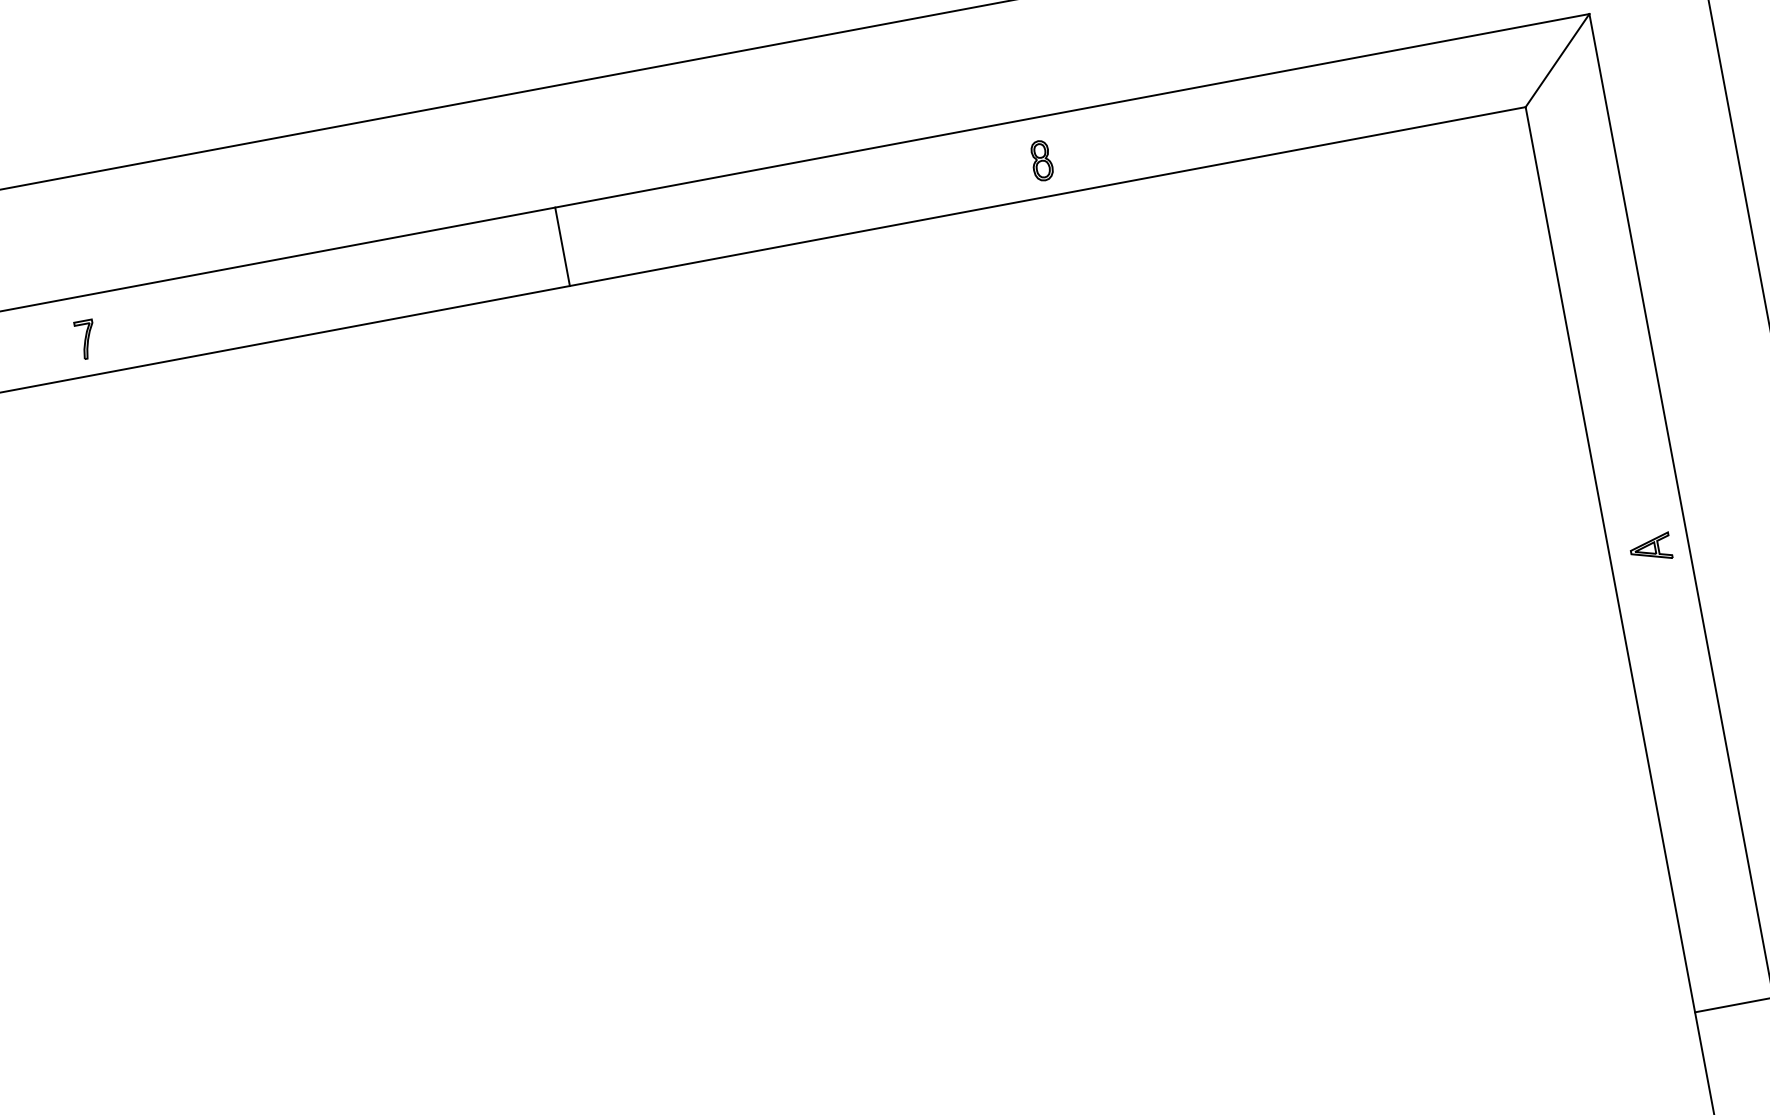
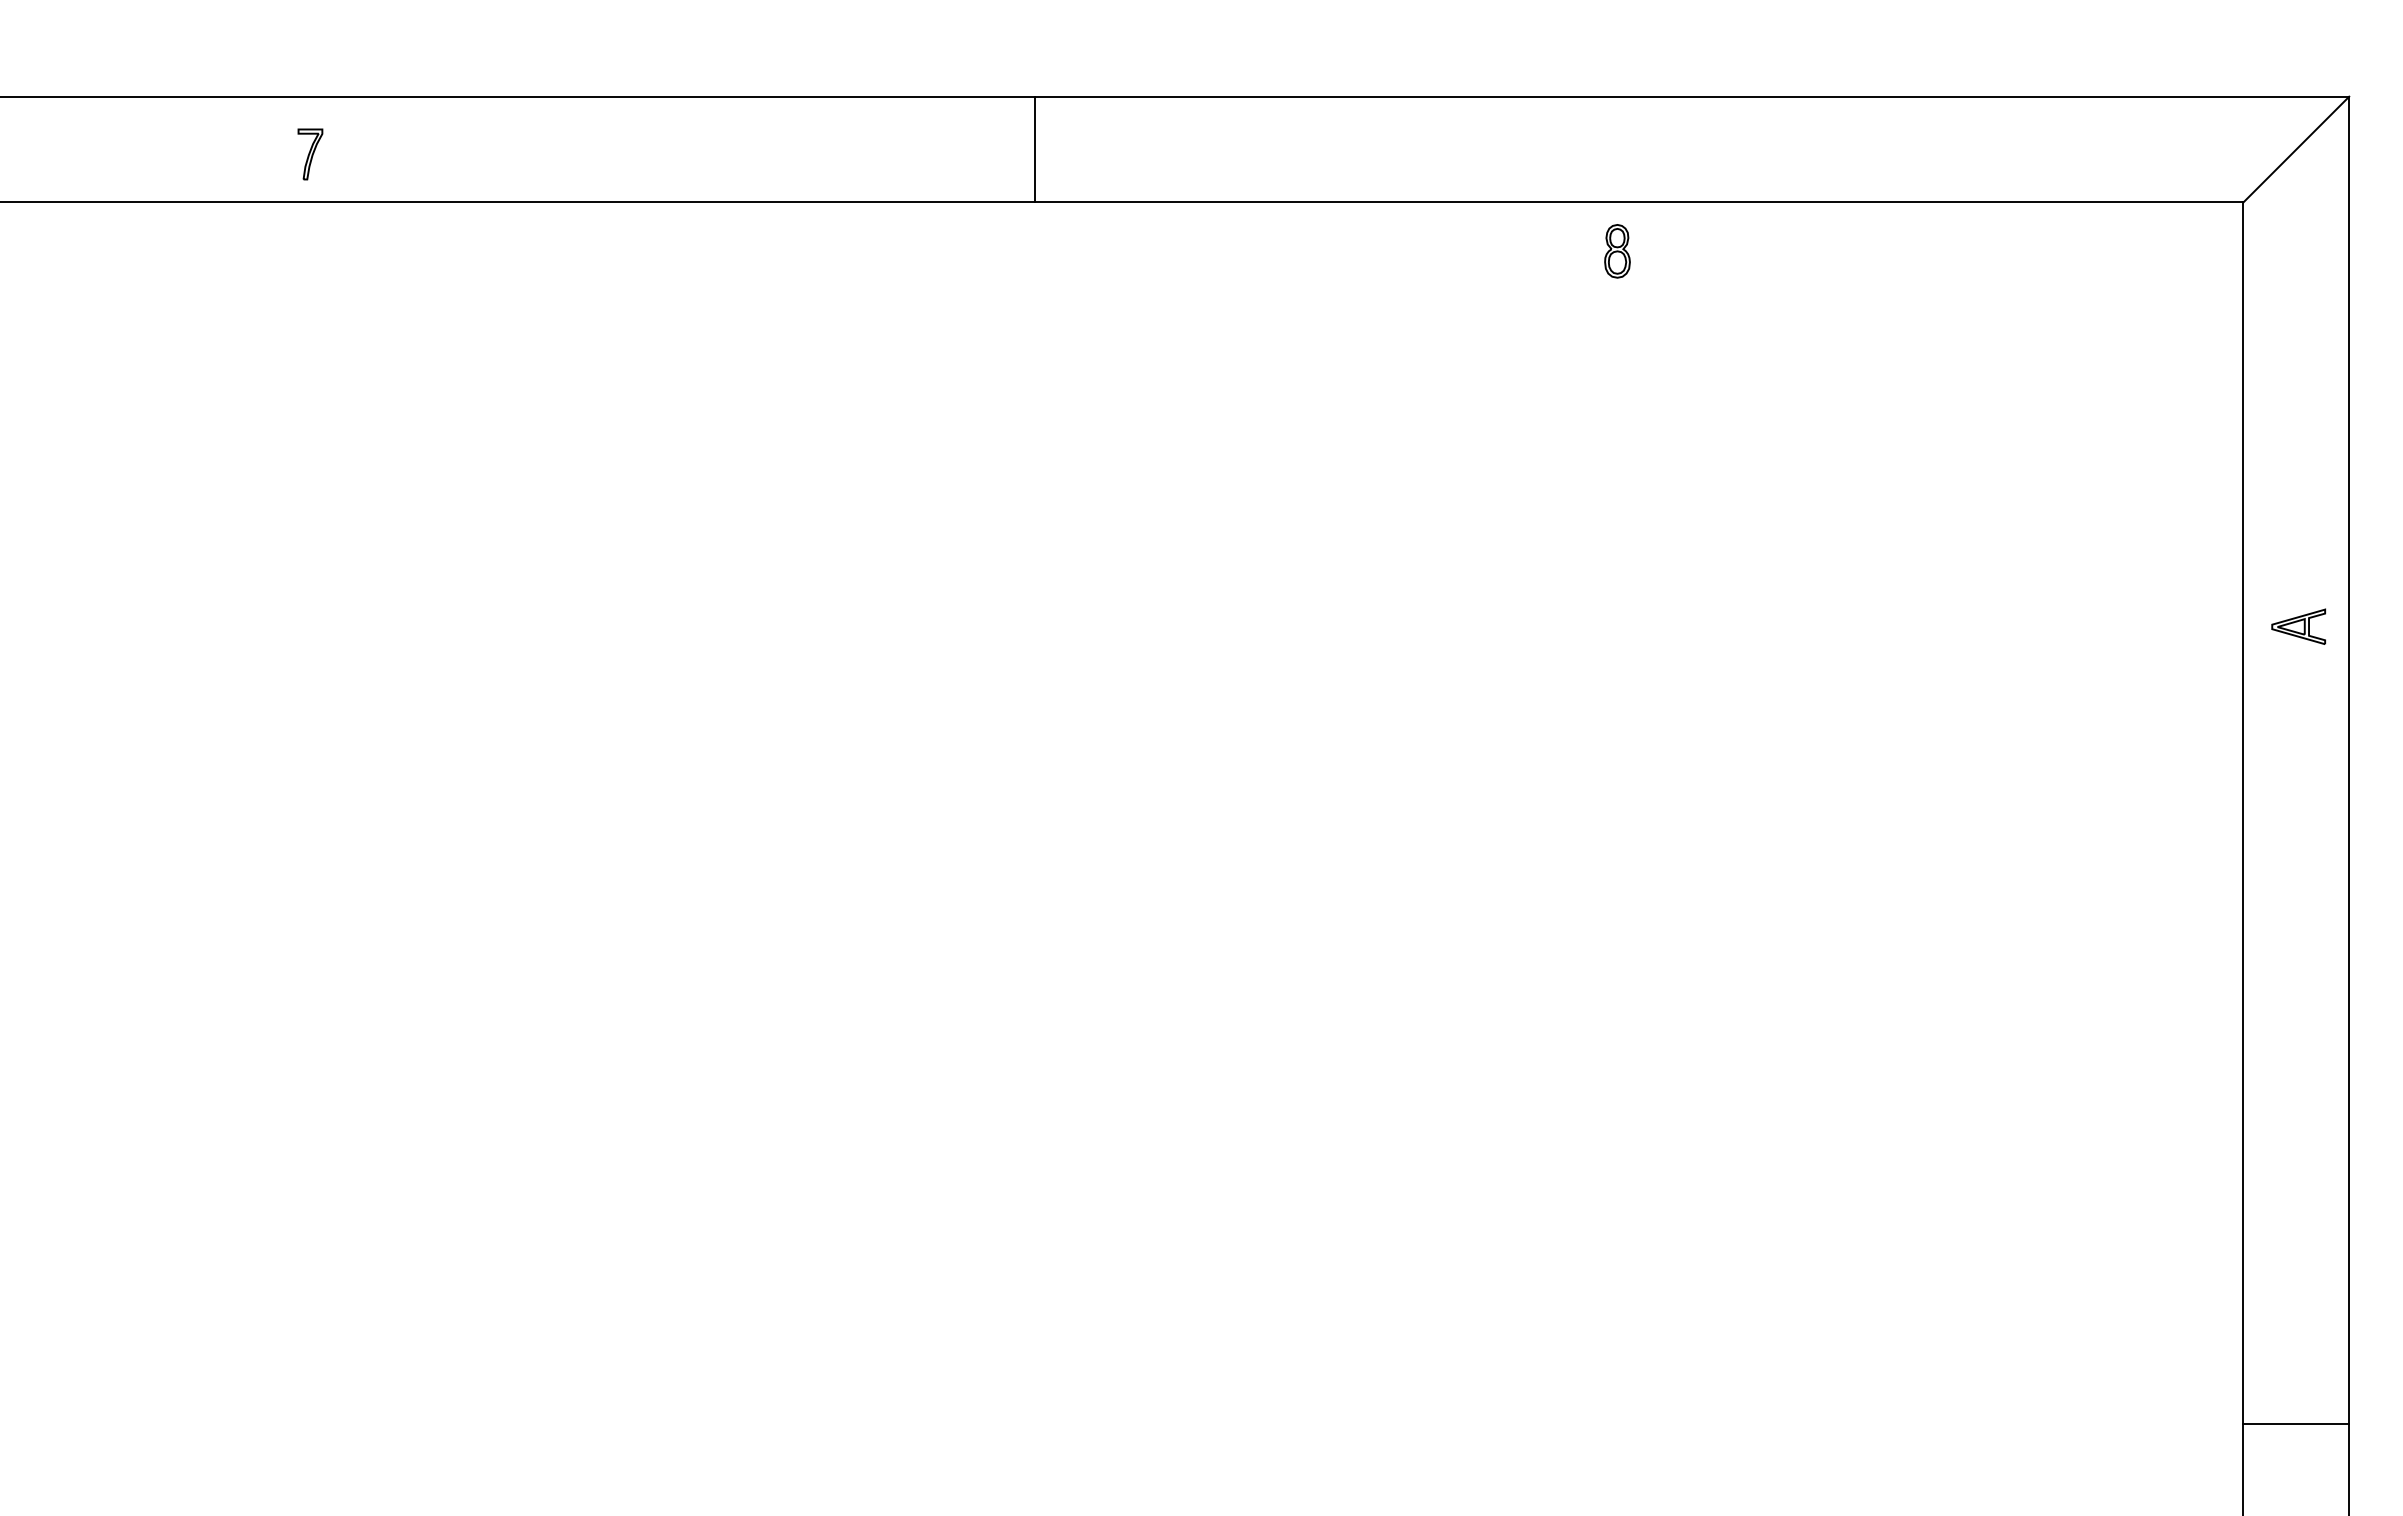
part: (1041, 160) -> (1617, 251), moved
line: (562, 246) -> (1034, 149), moved
part: (1650, 548) -> (2298, 626), moved

